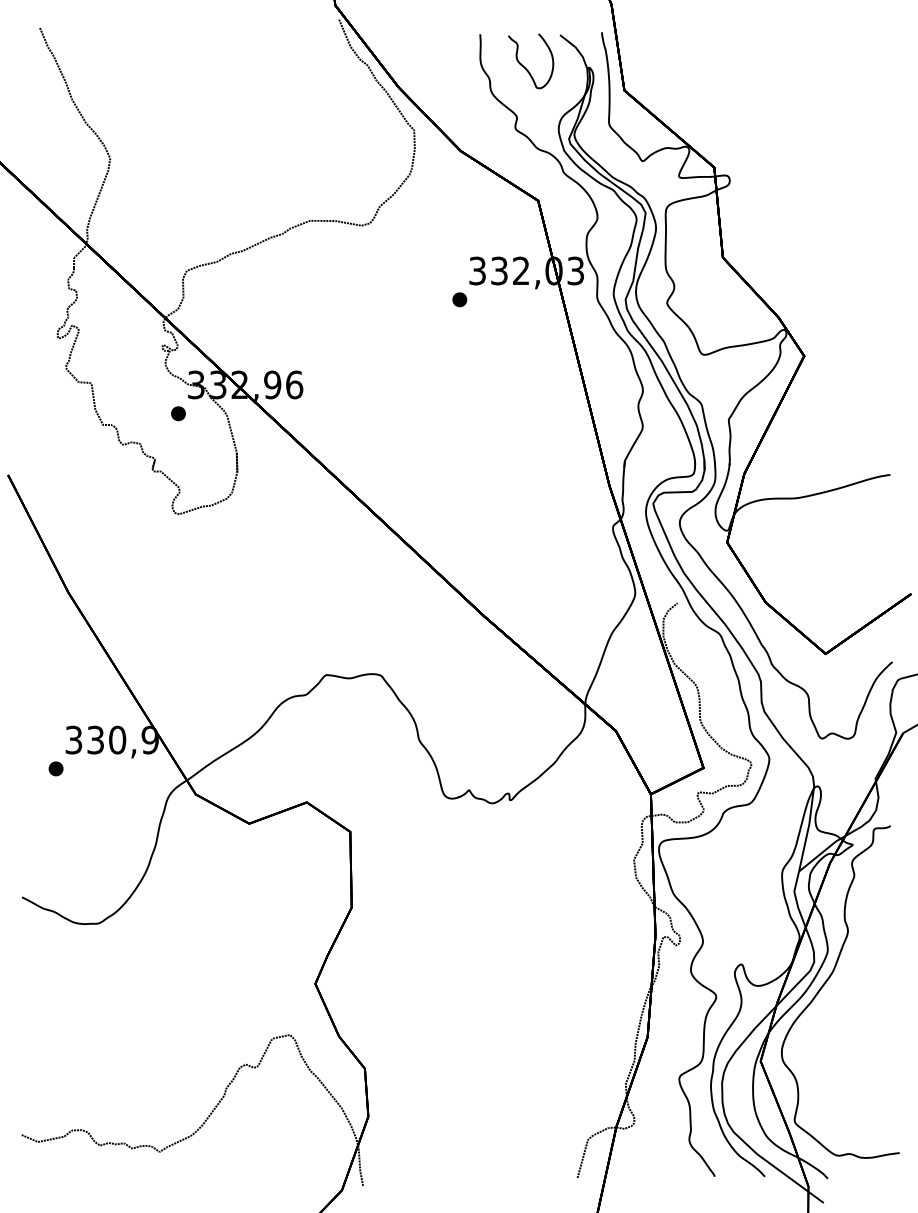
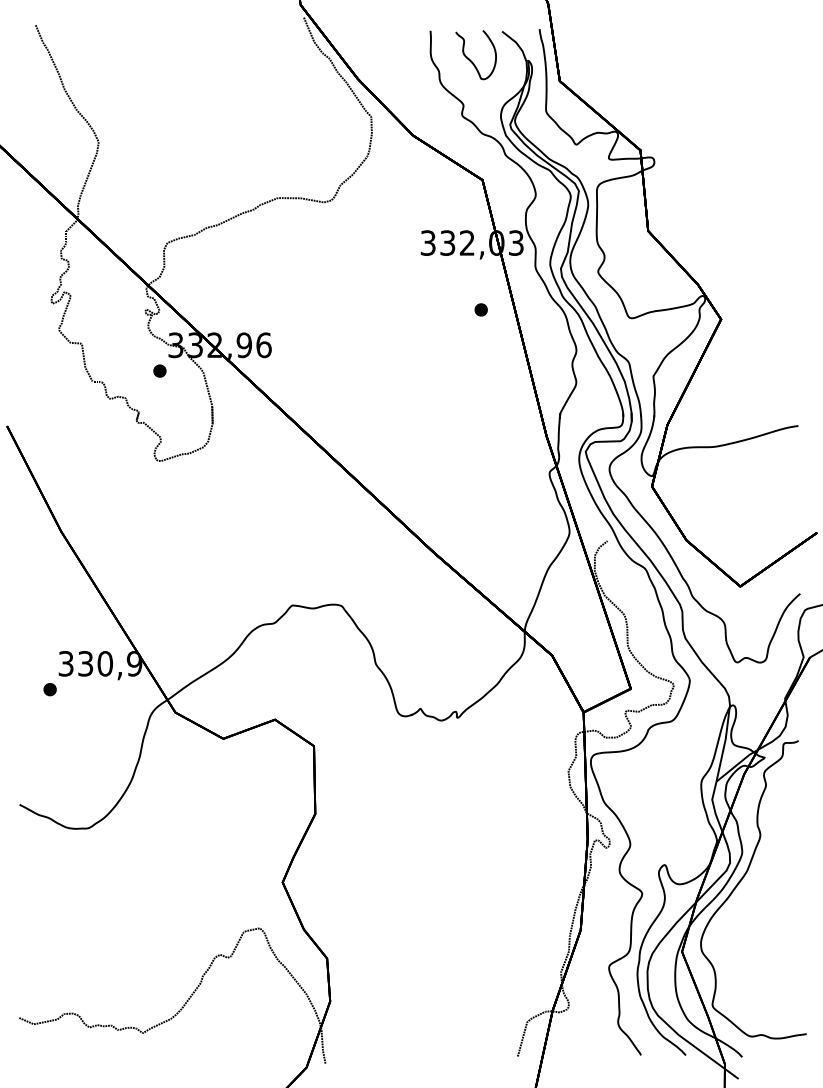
part: (459, 299) -> (480, 309), moved

